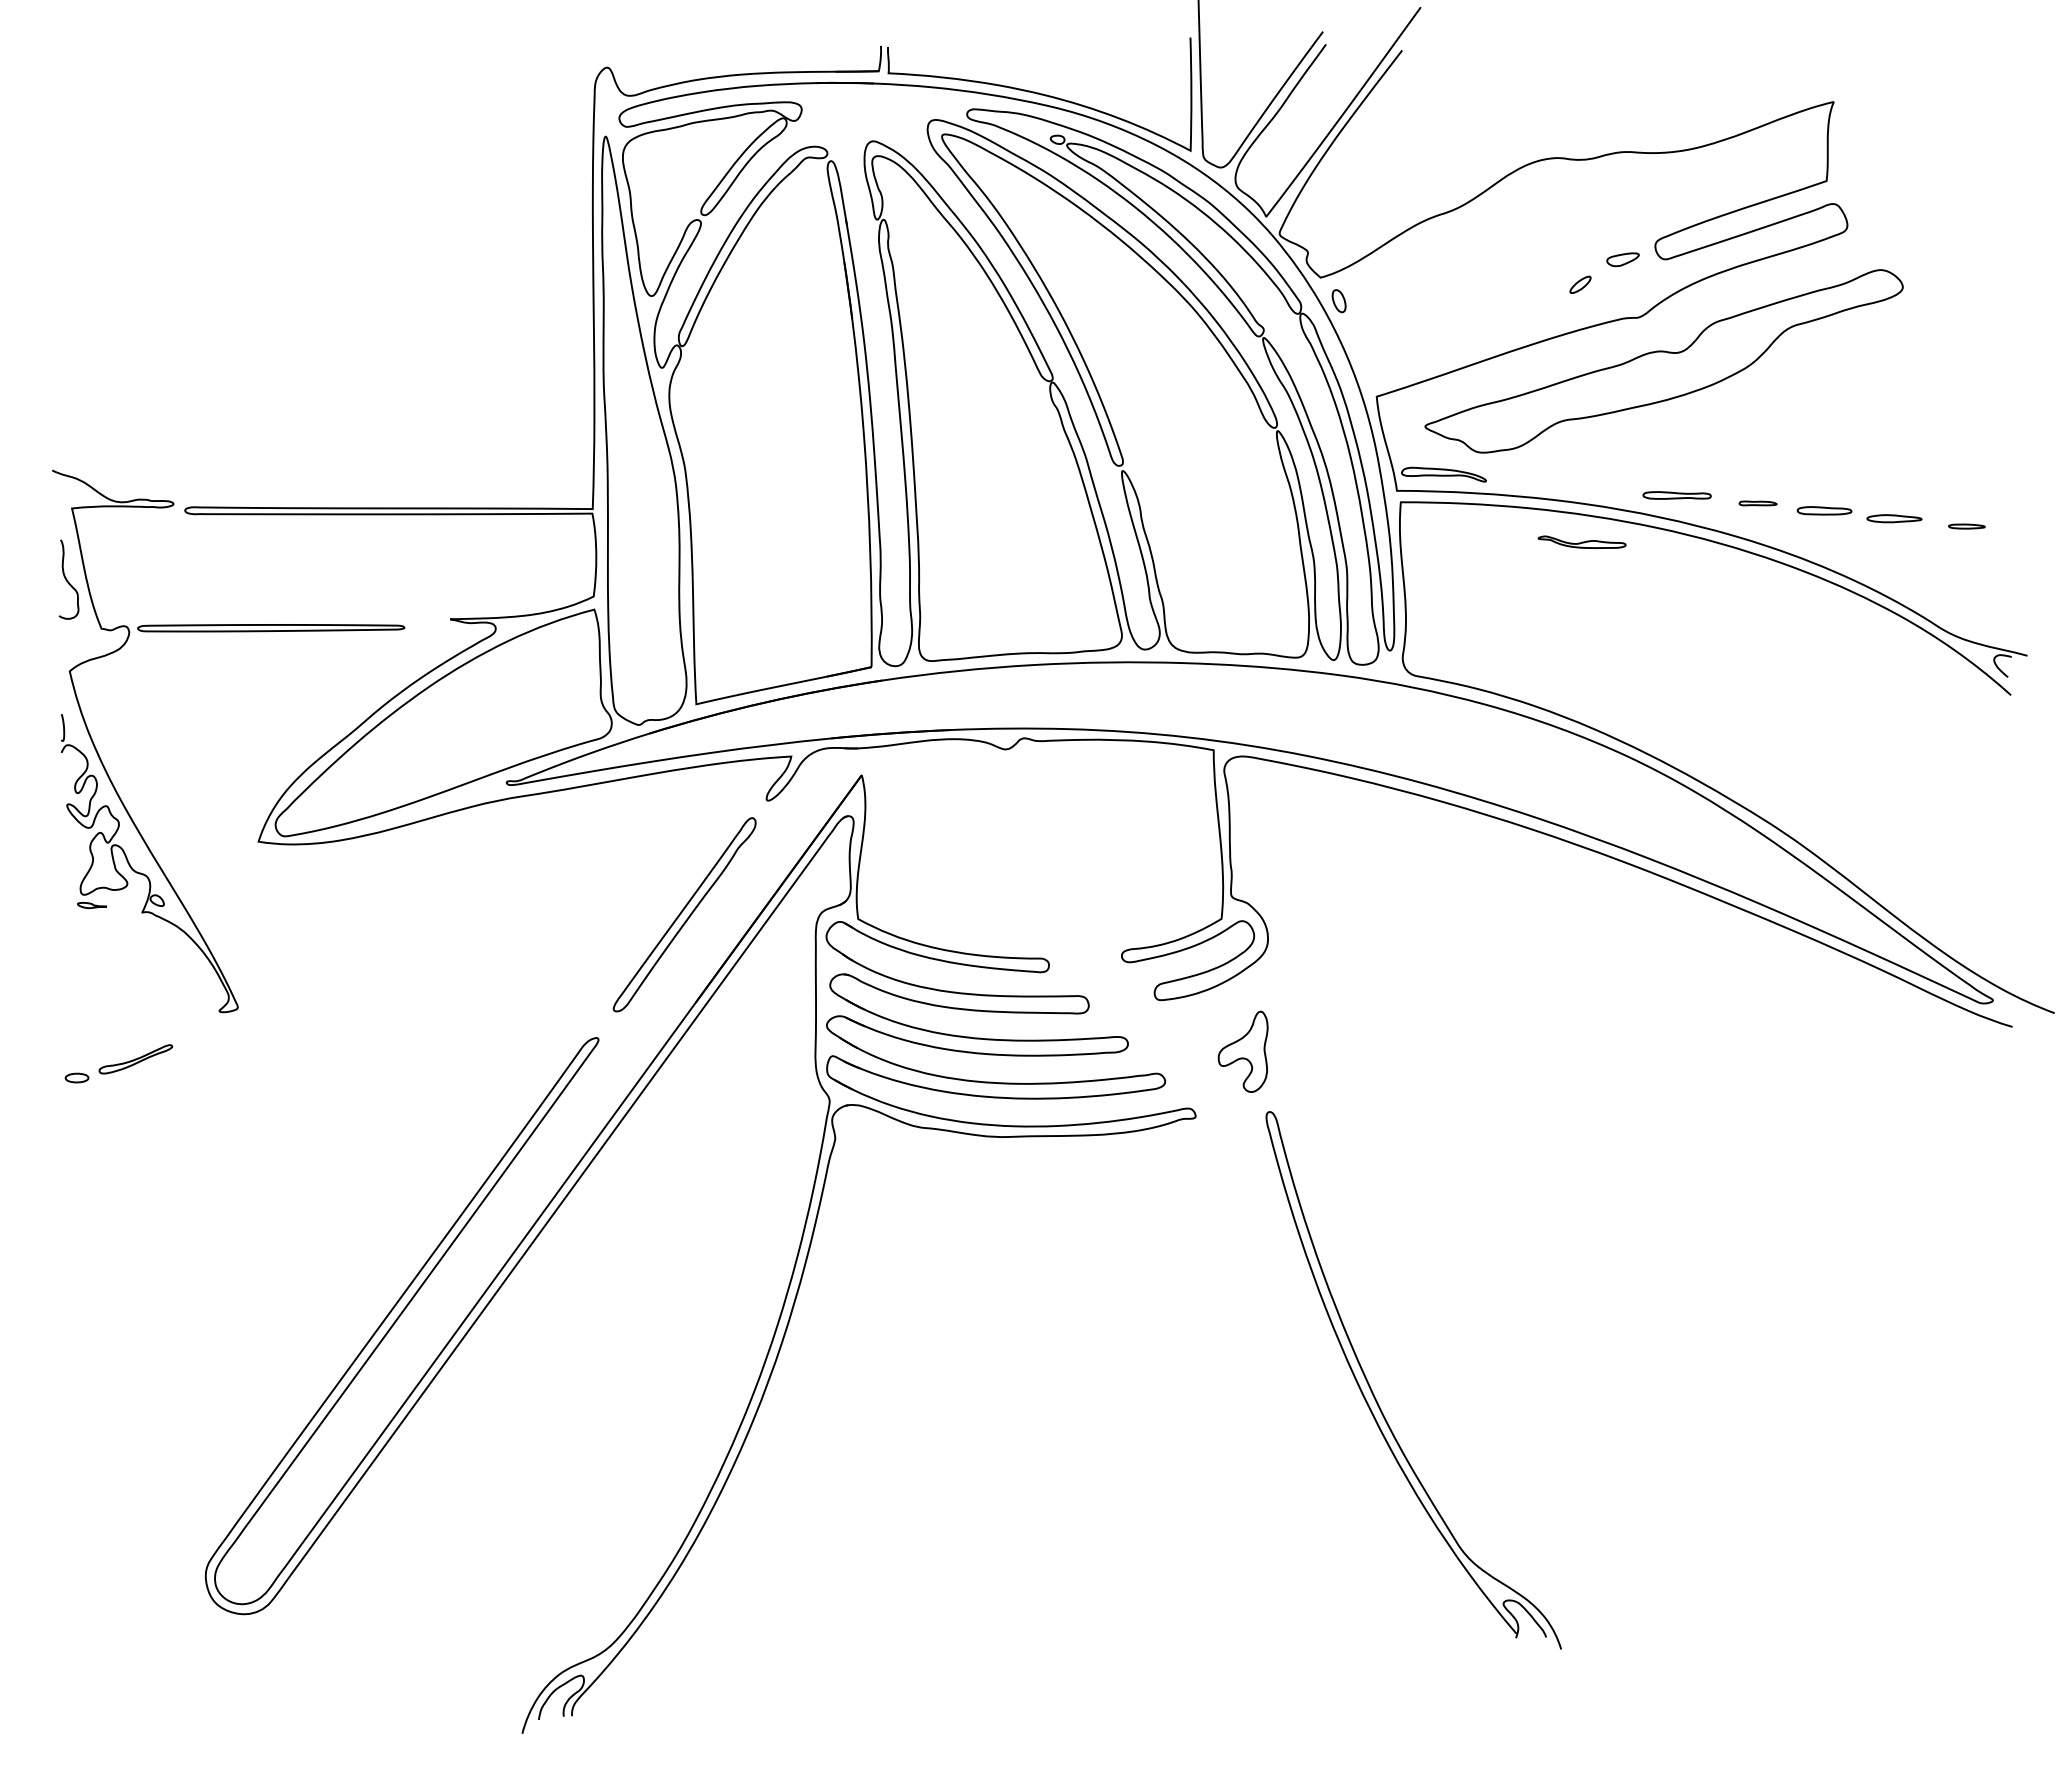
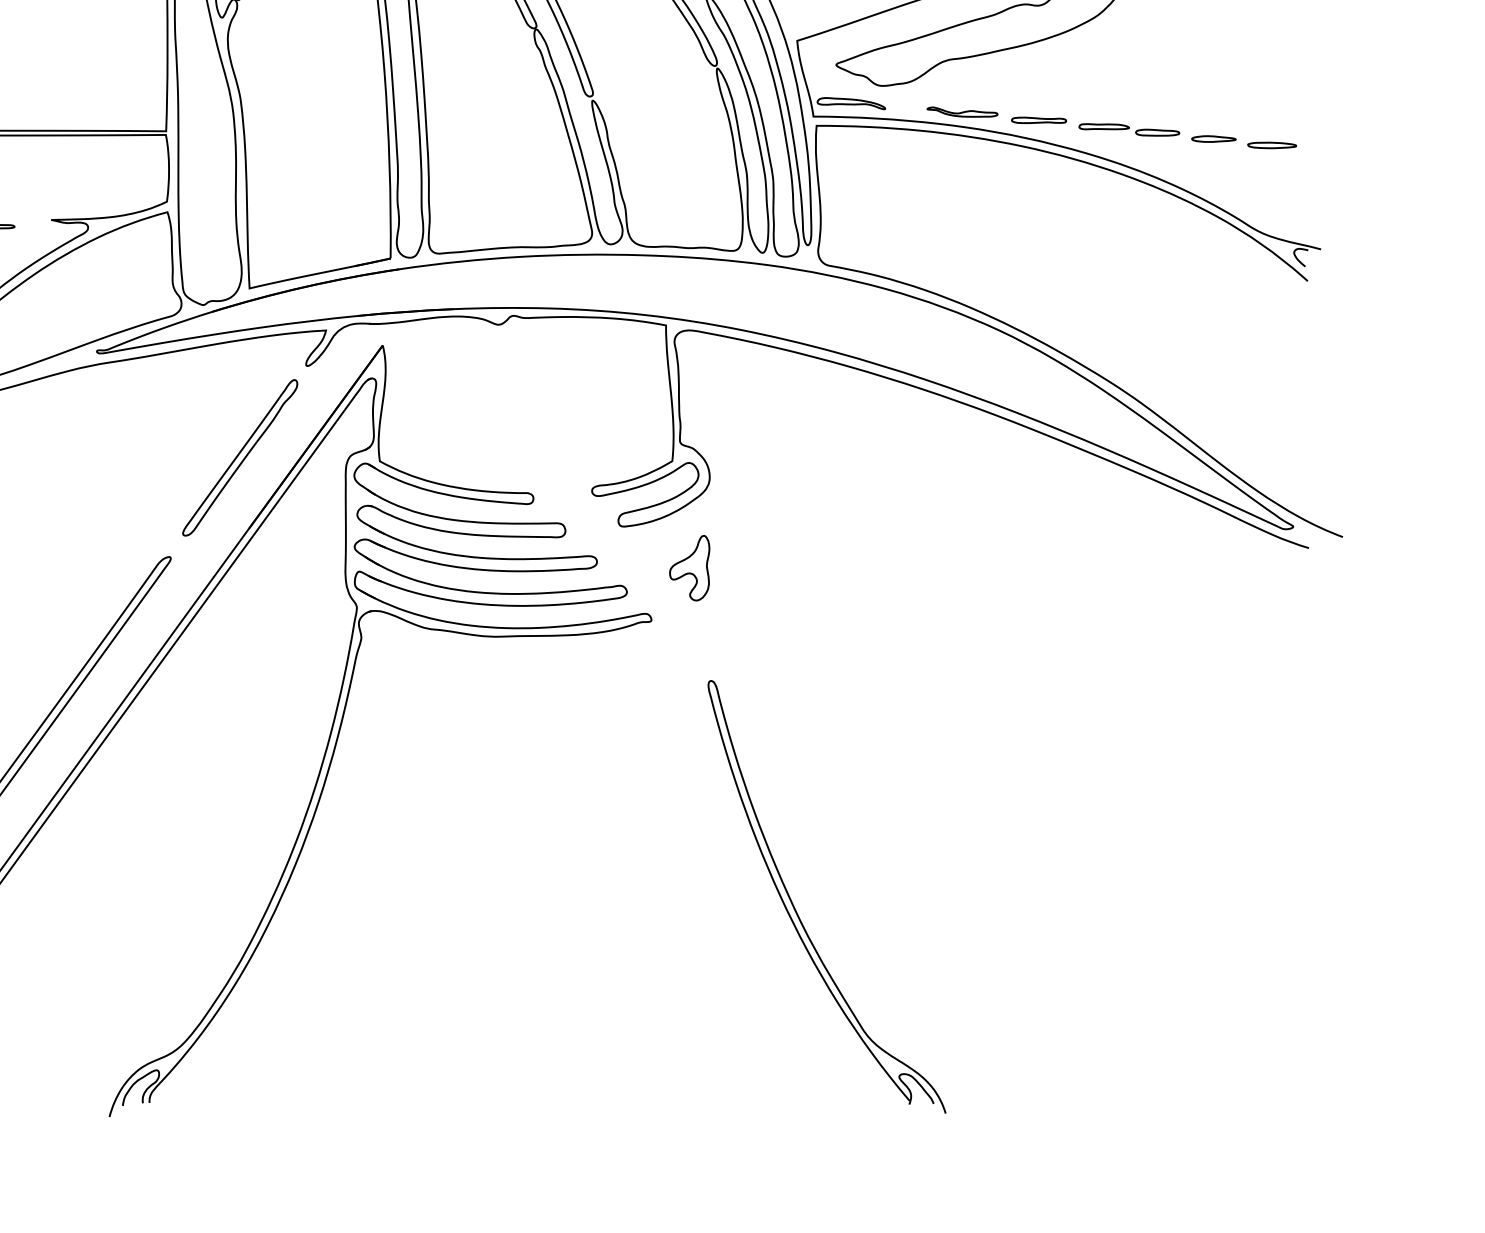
part: (1757, 503) -> (1103, 126), size x1.67
part: (1966, 526) -> (1271, 145), size x1.67
part: (1581, 541) -> (962, 111), moved
part: (1376, 1398) -> (797, 911), moved

